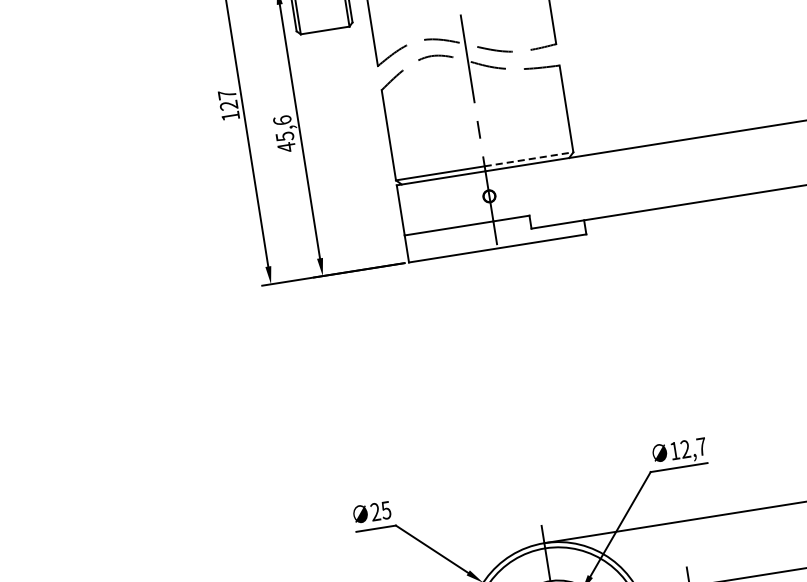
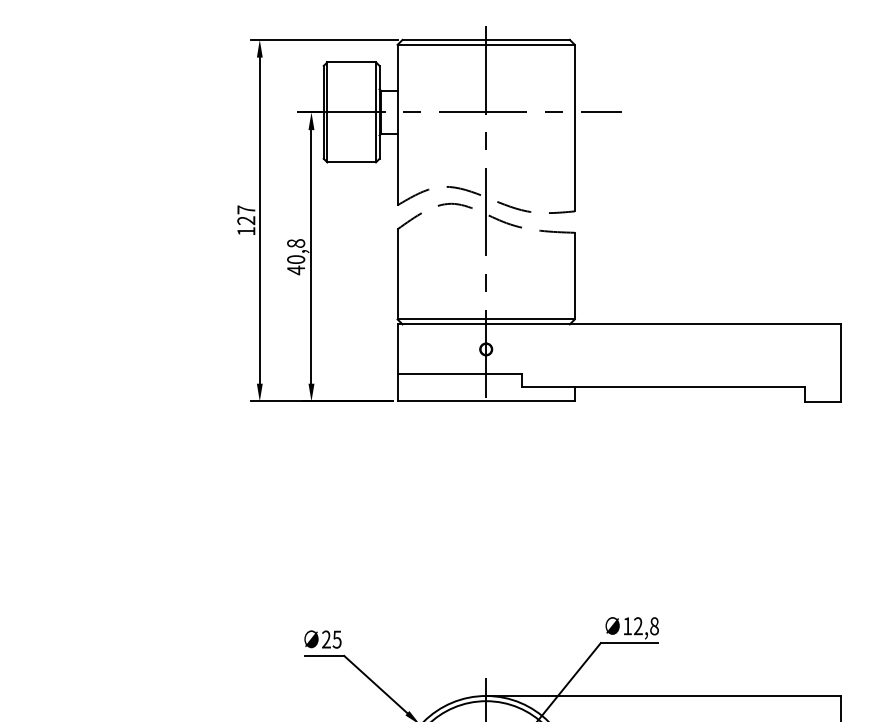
text: (284, 128) -> (296, 251), 45,6 -> 40,8
line: (530, 159) -> (531, 319), dashed -> solid
text: (701, 446) -> (654, 626), 12,7 -> 12,8

